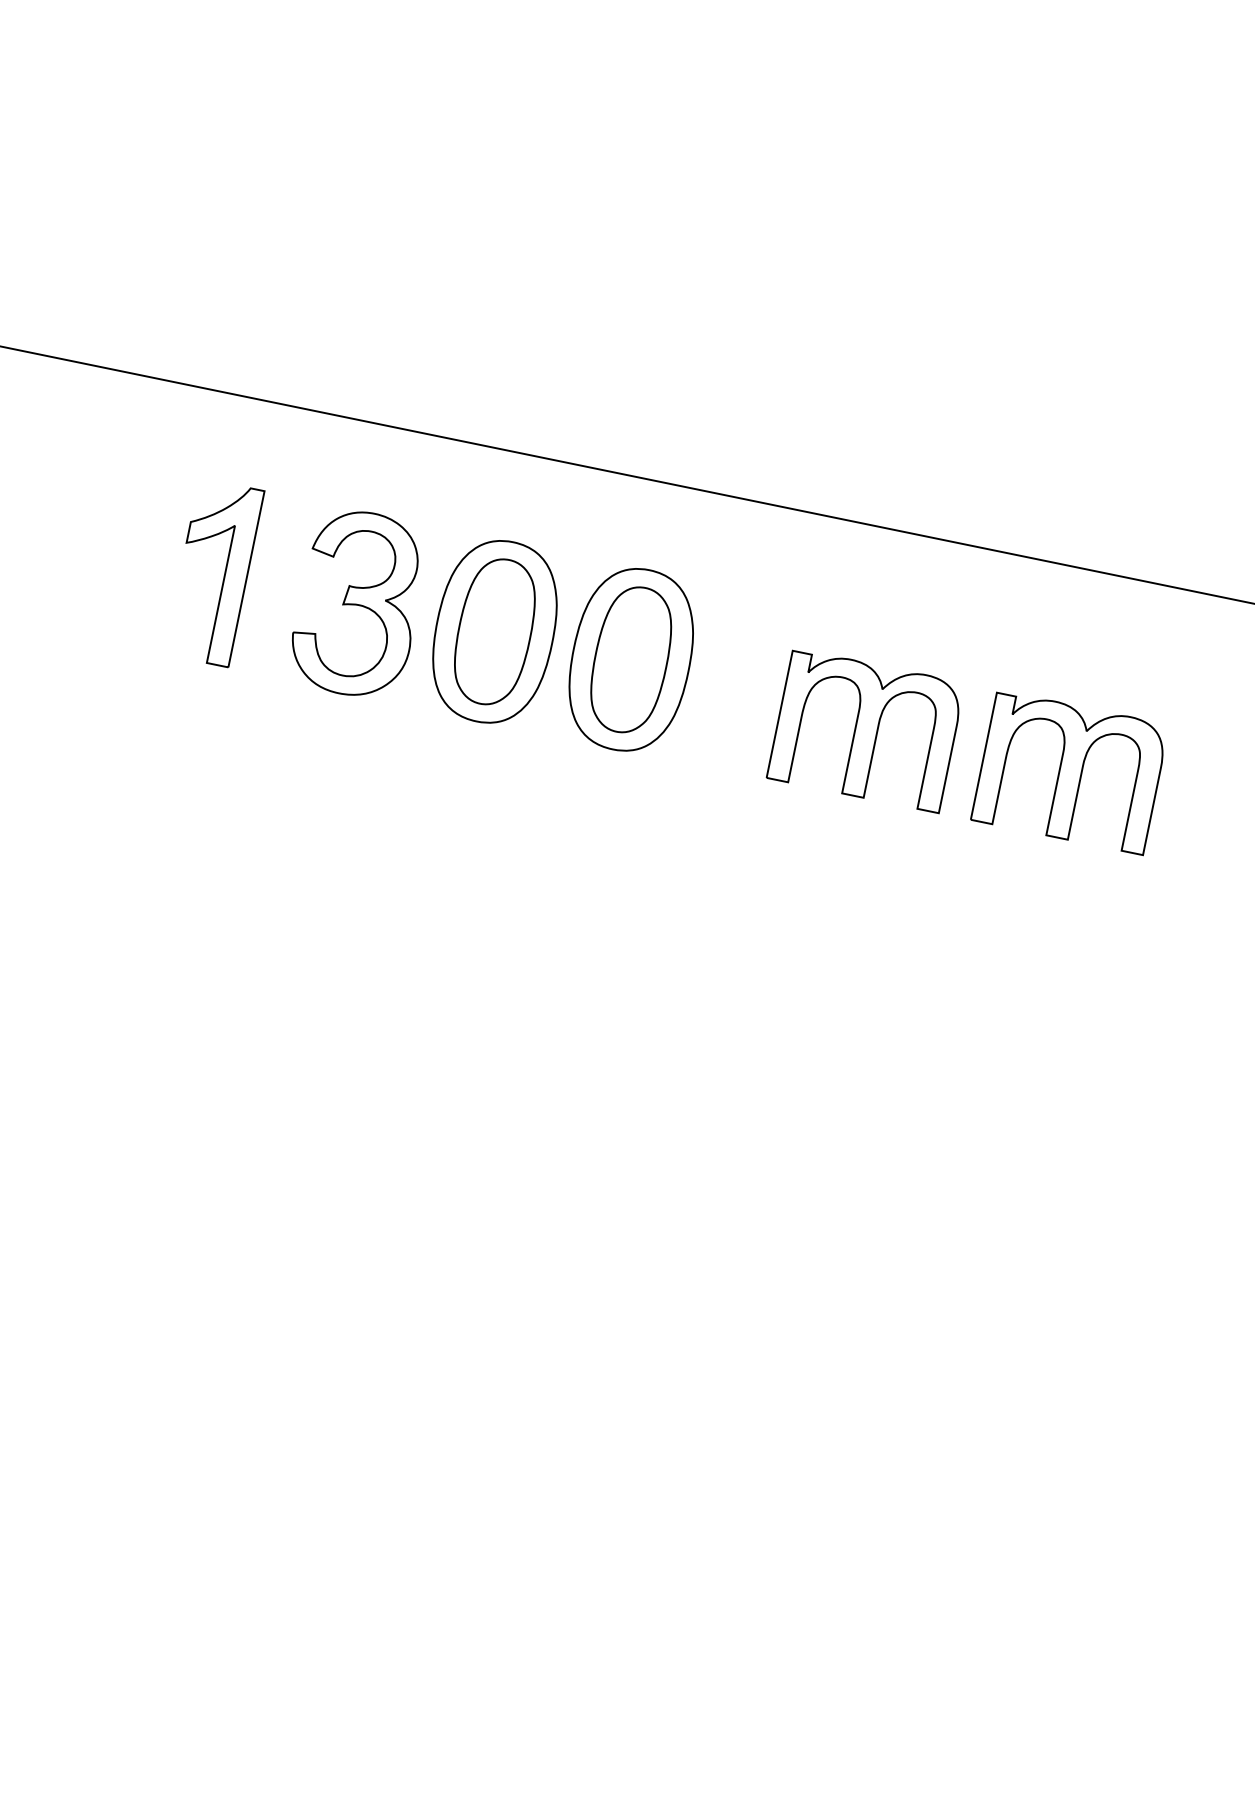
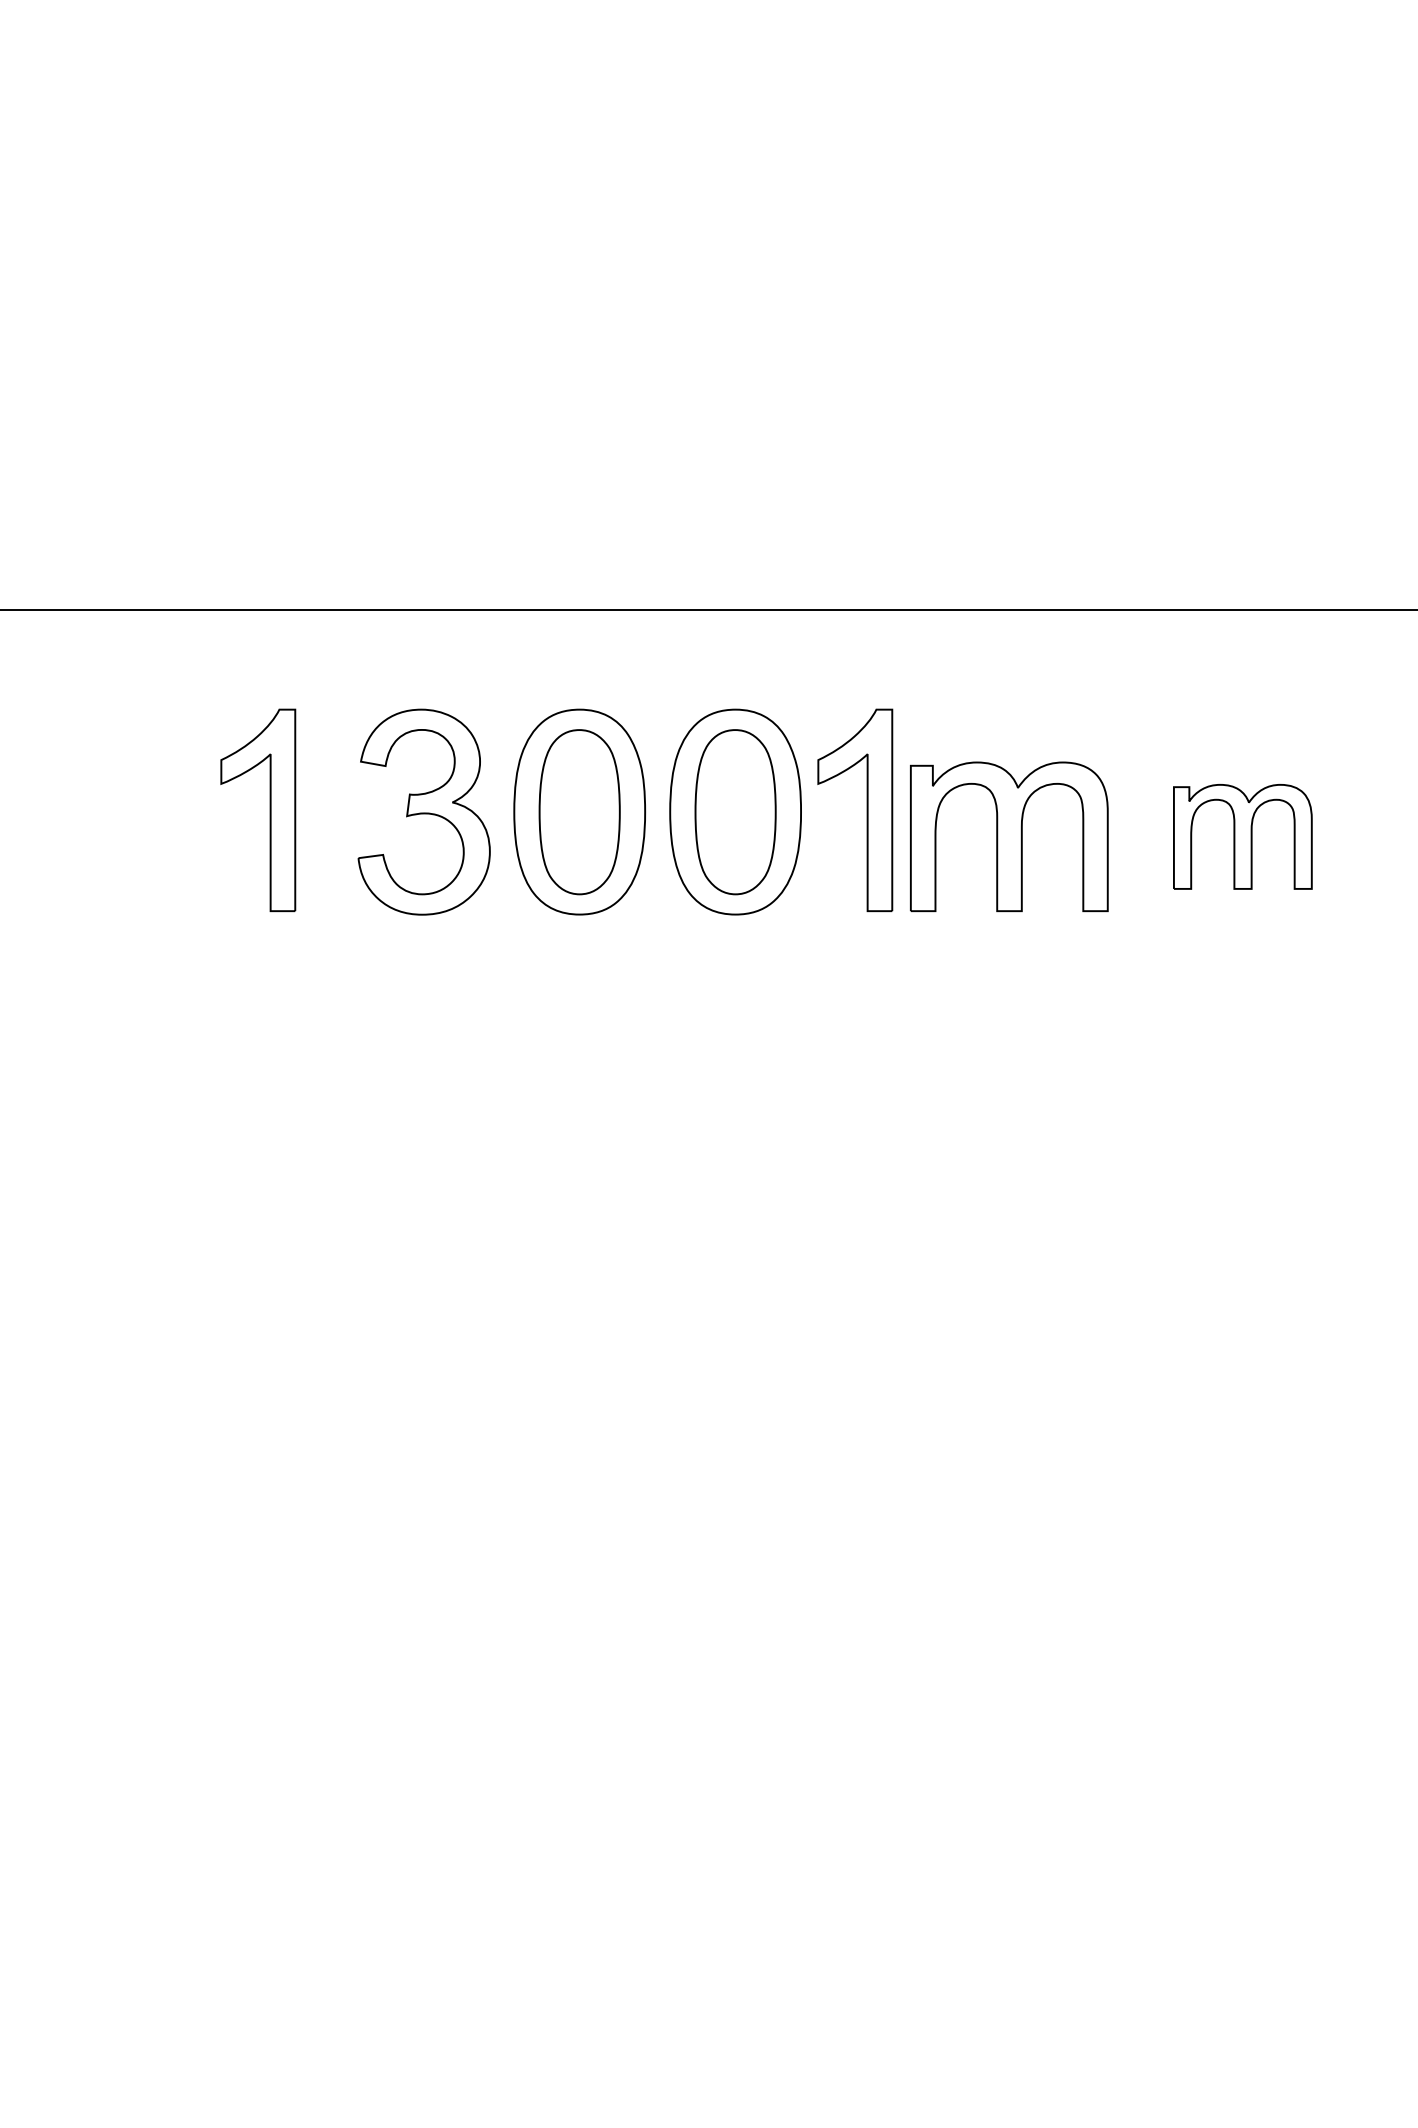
part: (745, 681) -> (866, 810), added
part: (1070, 772) -> (1242, 836), size x0.7

